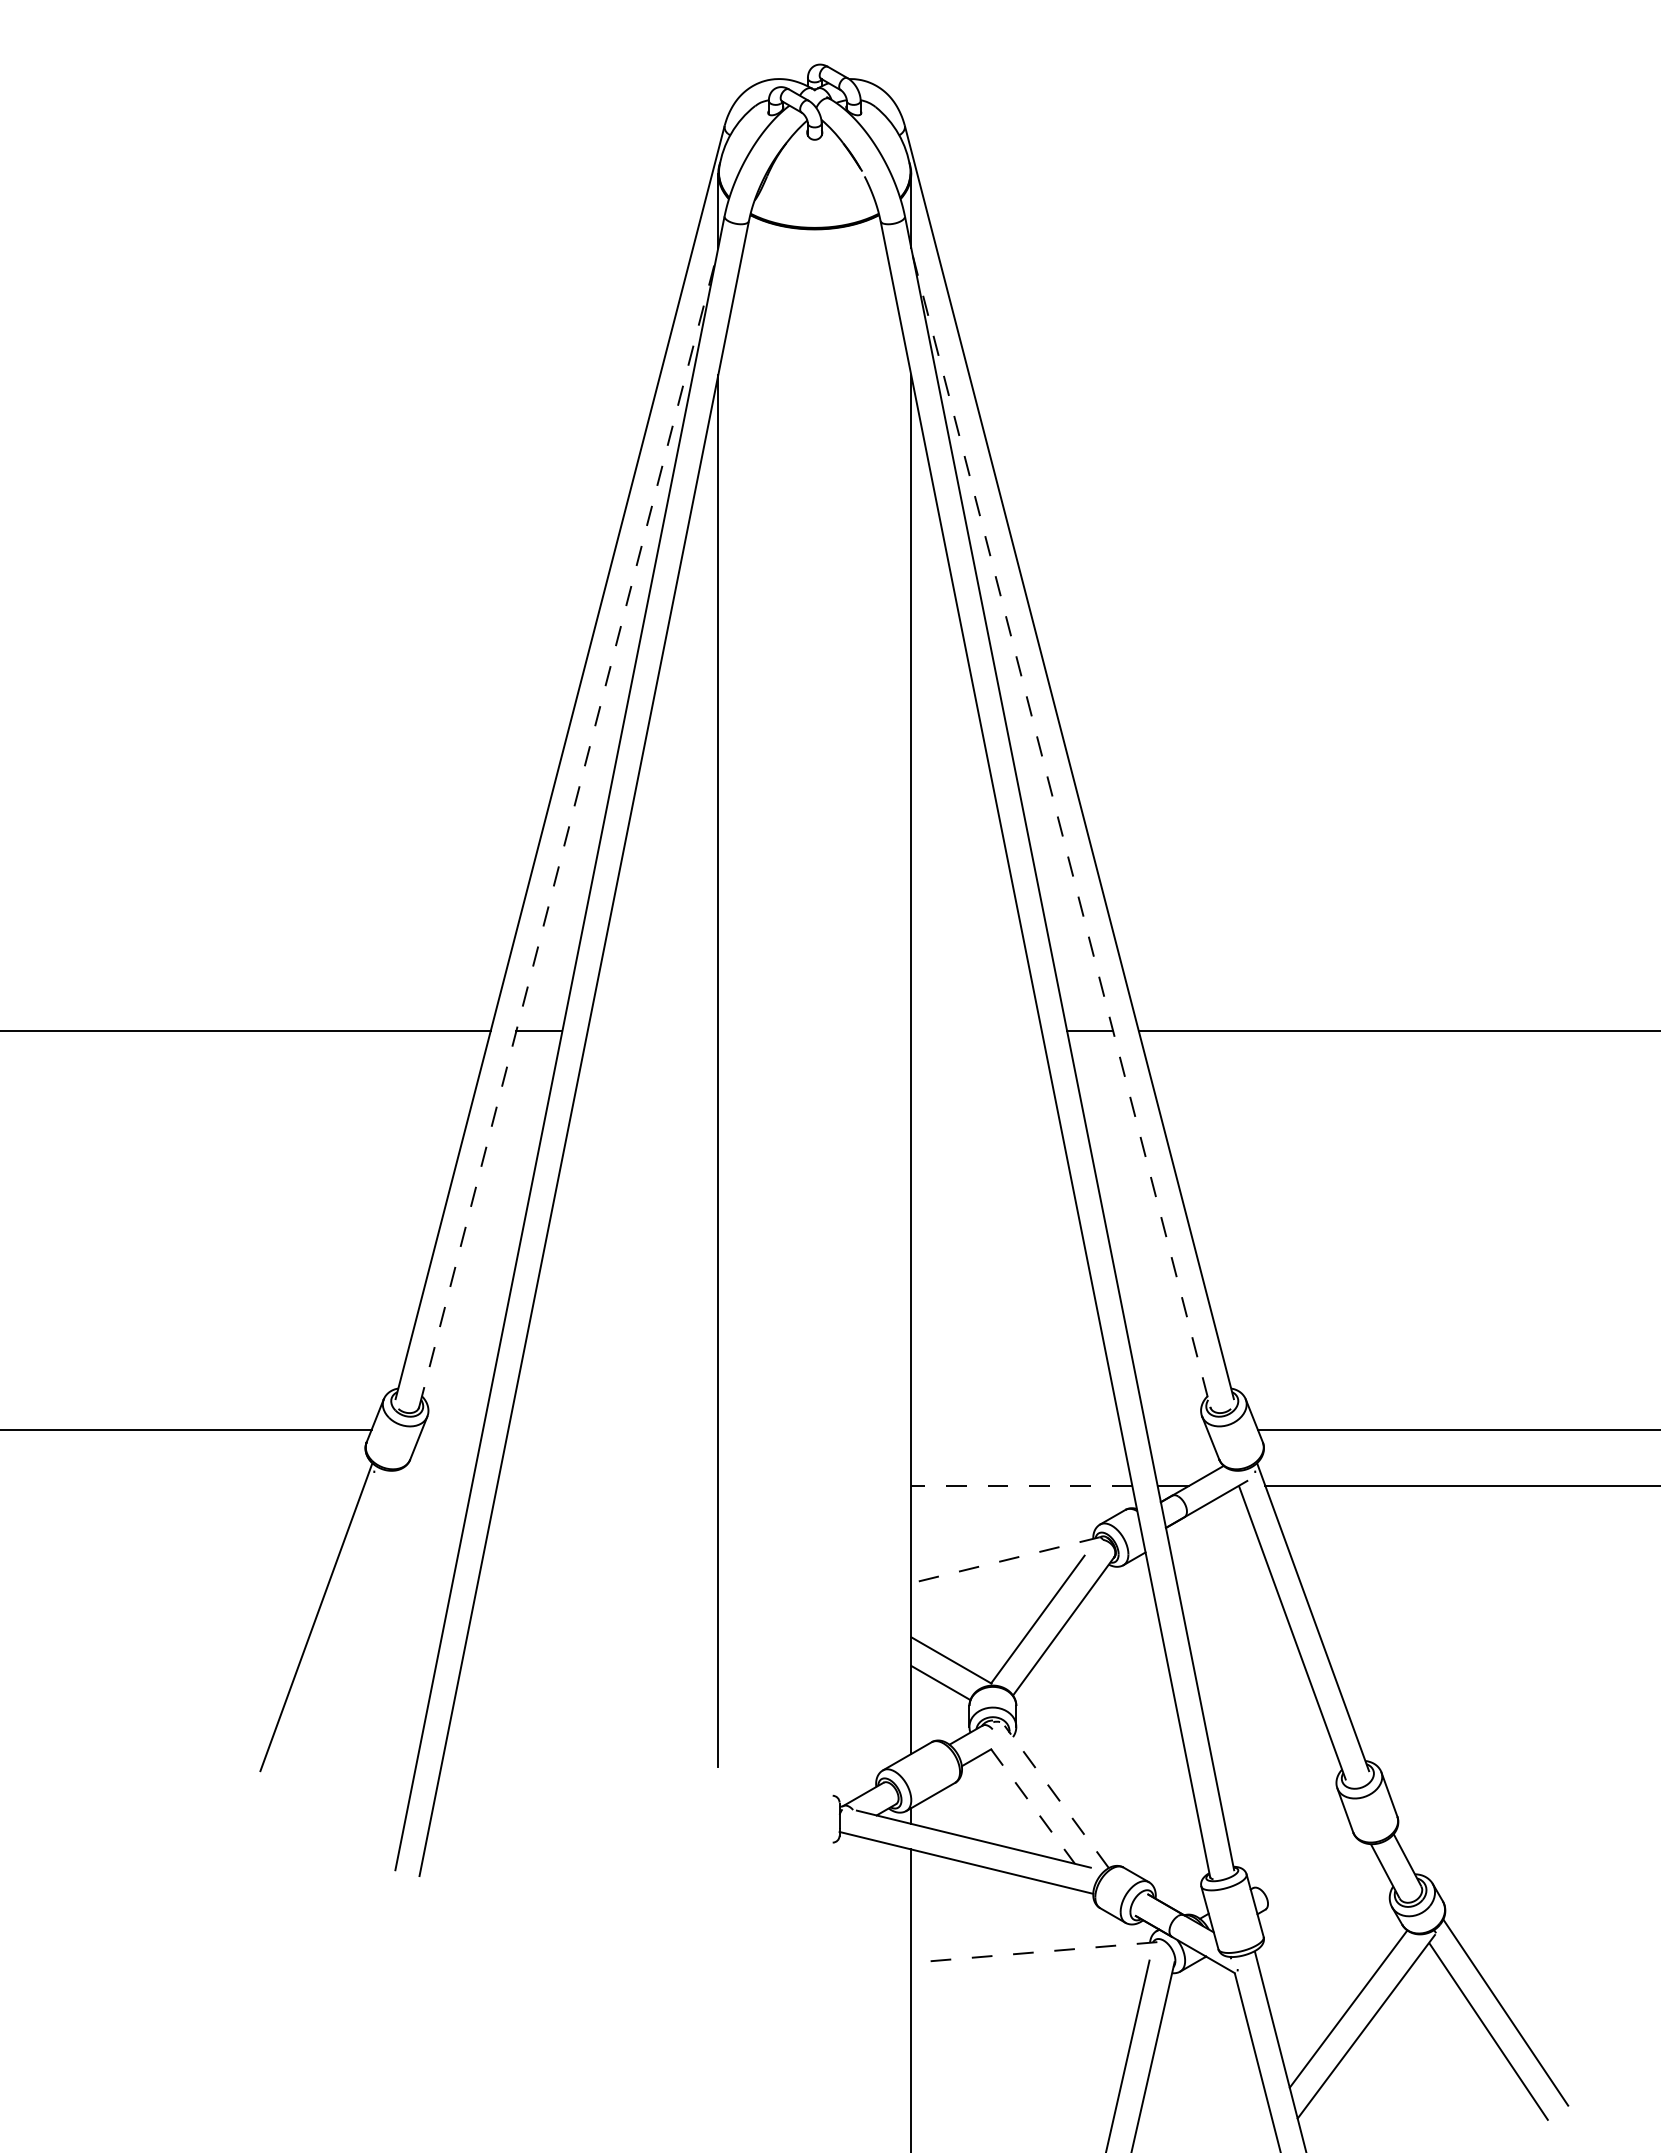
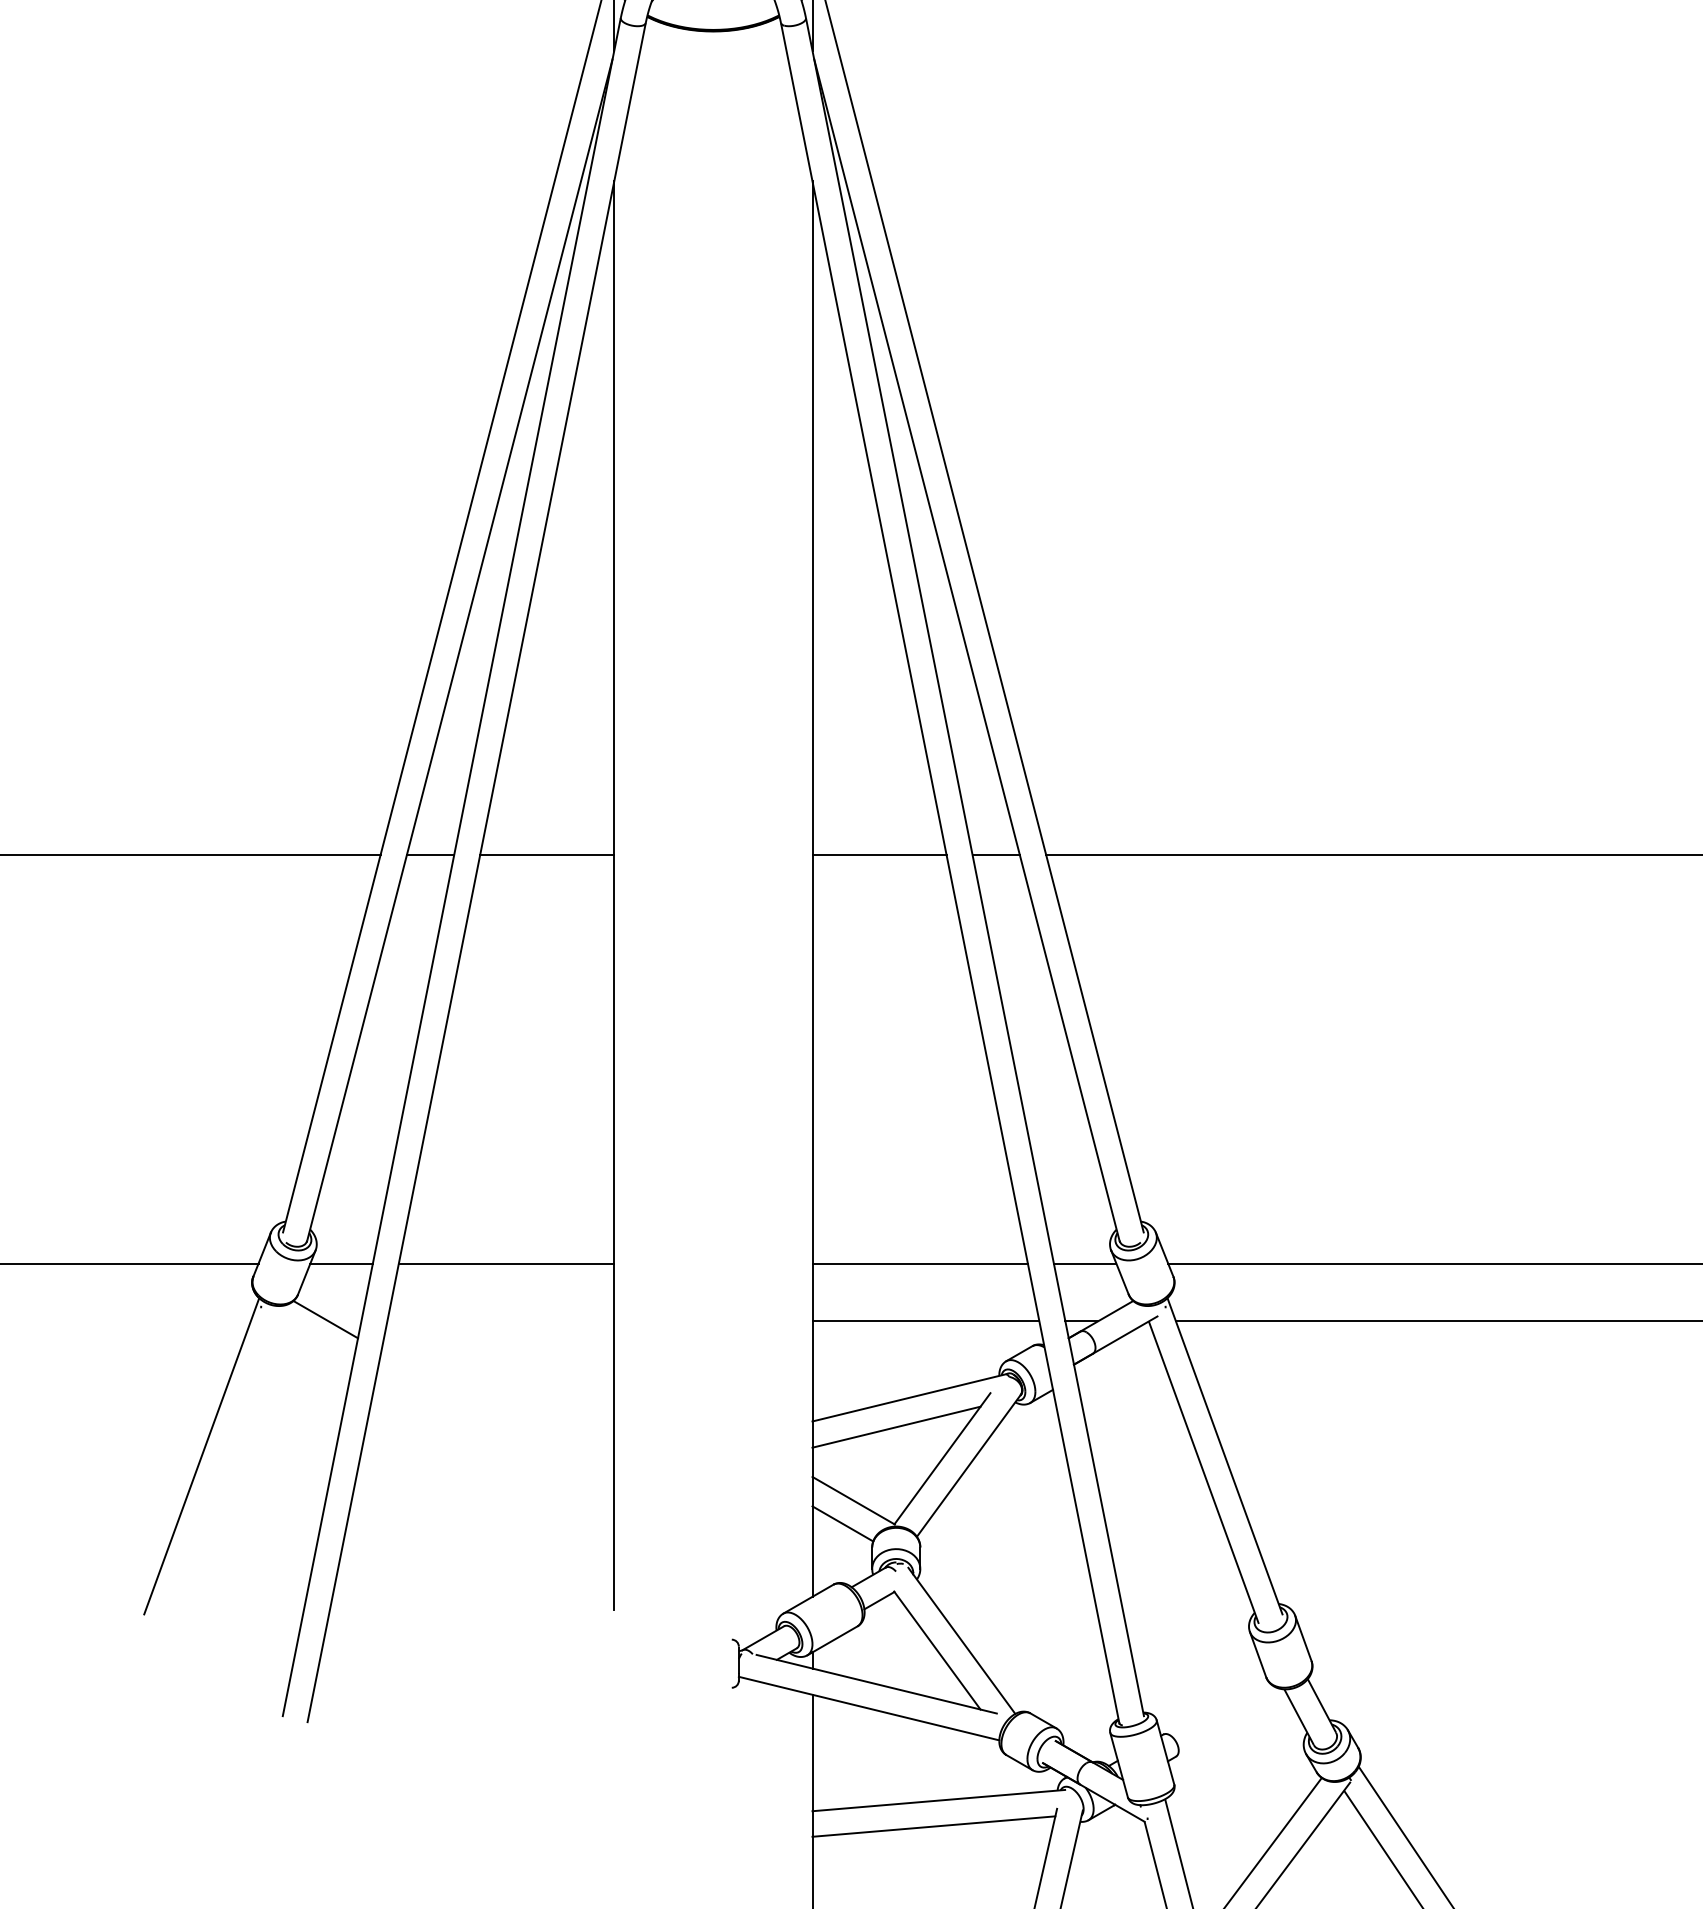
line: (568, 830) -> (460, 648), dashed -> solid
line: (1061, 831) -> (966, 649), dashed -> solid
line: (652, 1031) -> (546, 854), added
line: (976, 1031) -> (879, 854), added
line: (452, 1429) -> (341, 1263), added
line: (613, 1429) -> (506, 1263), added
line: (1016, 1429) -> (920, 1263), added
line: (1176, 1429) -> (1084, 1263), added
line: (436, 1483) -> (325, 1319), added
line: (1021, 1485) -> (925, 1321), dashed -> solid
line: (1005, 1560) -> (909, 1398), dashed -> solid
line: (992, 1588) -> (895, 1426), added
line: (1056, 1796) -> (961, 1640), dashed -> solid
line: (1033, 1806) -> (937, 1650), dashed -> solid
line: (1033, 1952) -> (937, 1800), dashed -> solid
line: (1029, 1977) -> (933, 1826), added

